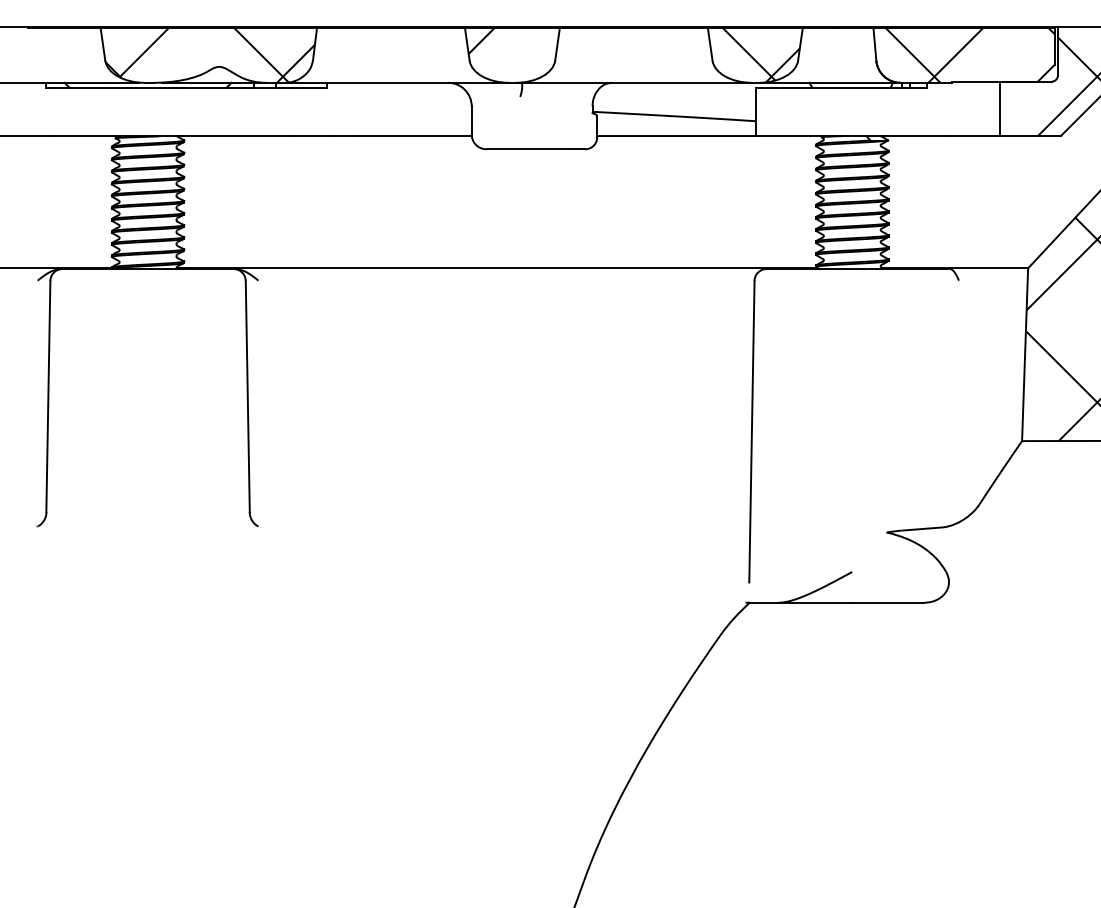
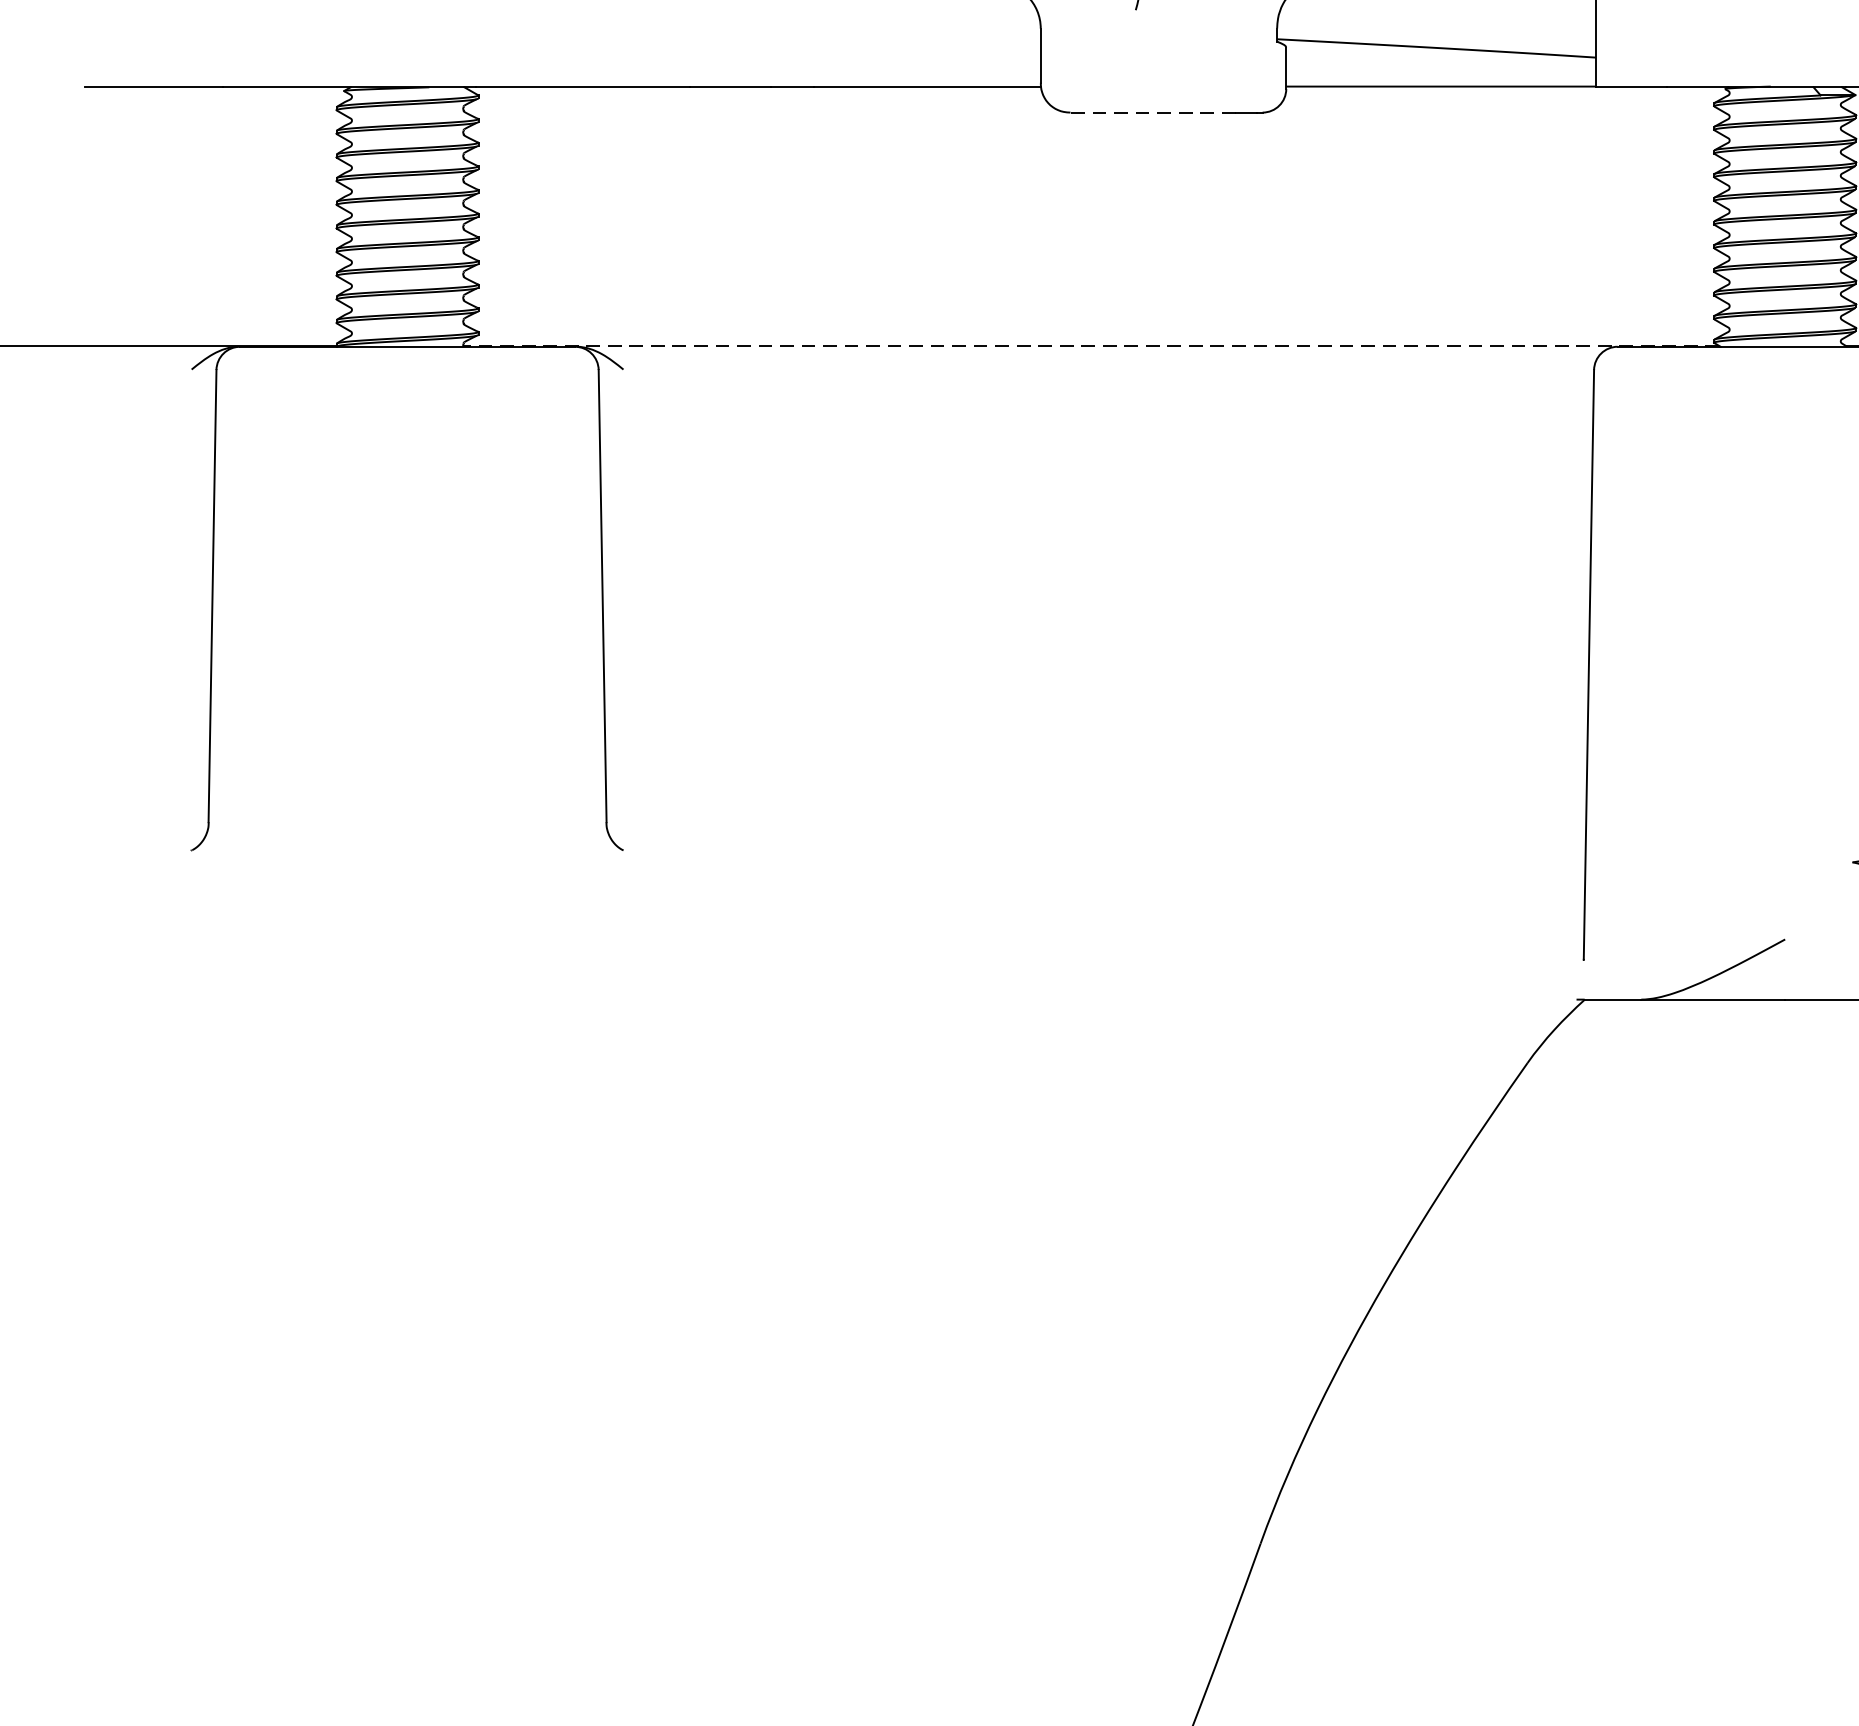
line: (528, 149) -> (1151, 112), solid -> dashed
line: (497, 268) -> (1091, 345), solid -> dashed

